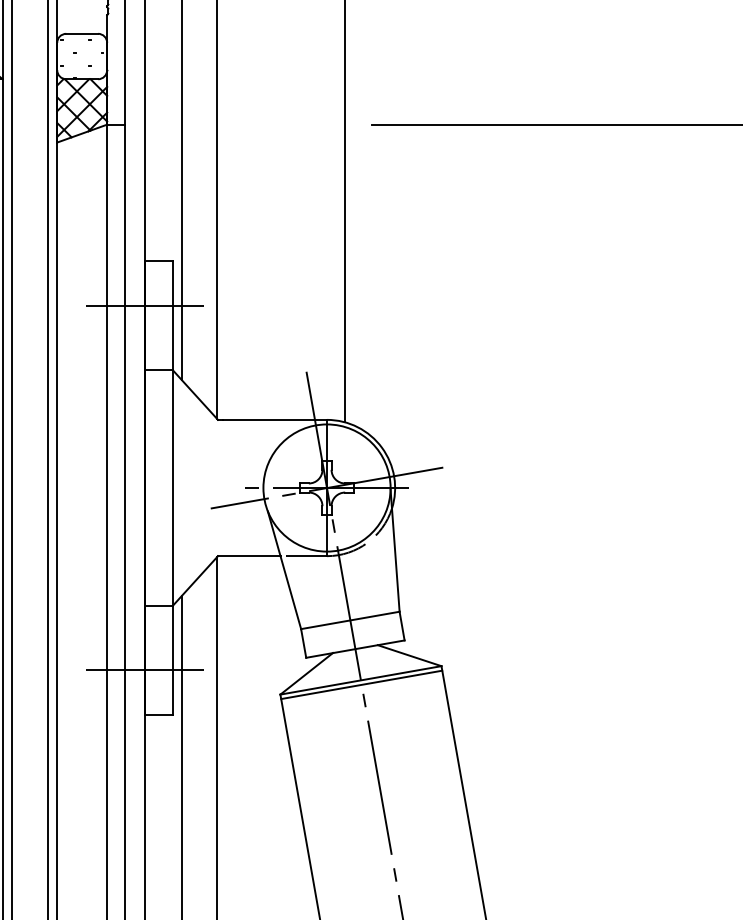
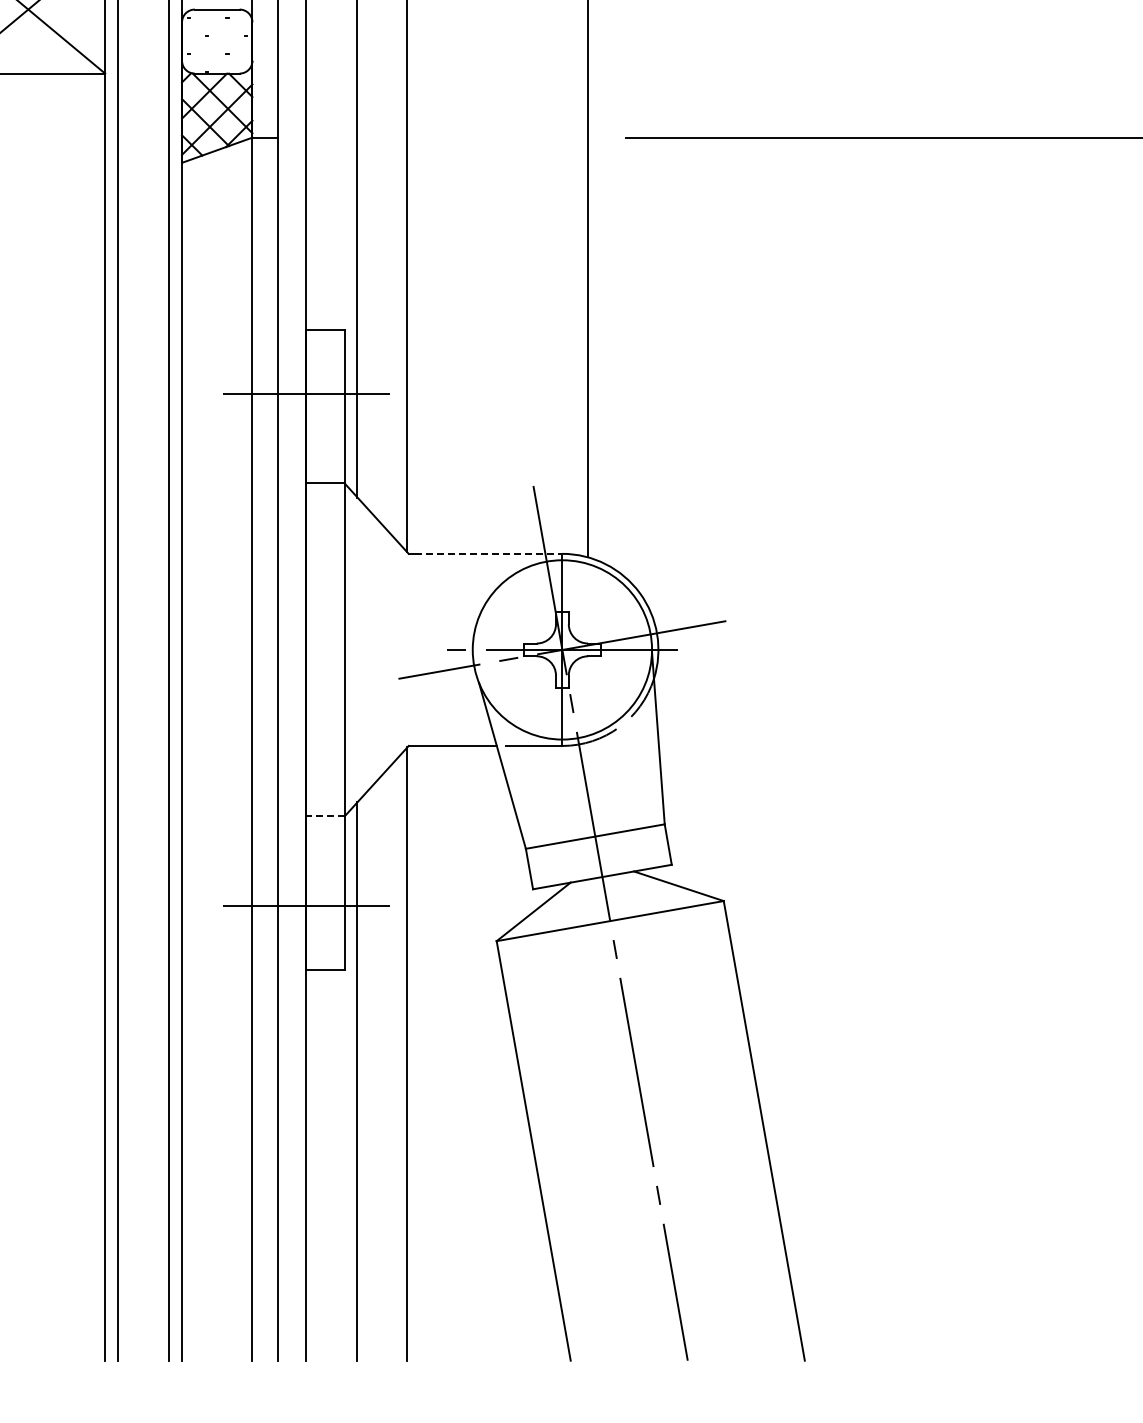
line: (274, 419) -> (488, 553), solid -> dashed
line: (158, 606) -> (324, 816), solid -> dashed
line: (361, 684) -> (610, 927), removed

